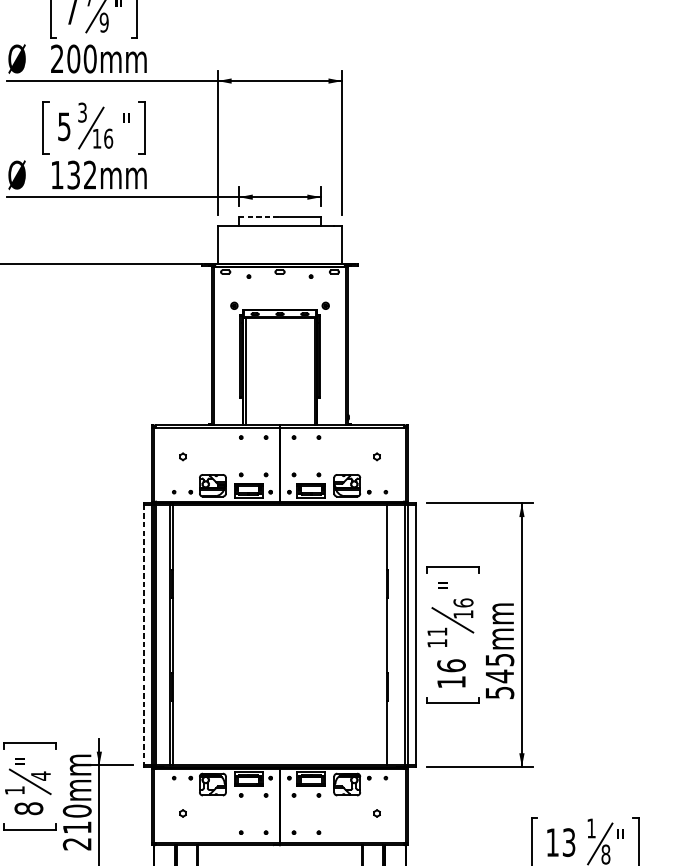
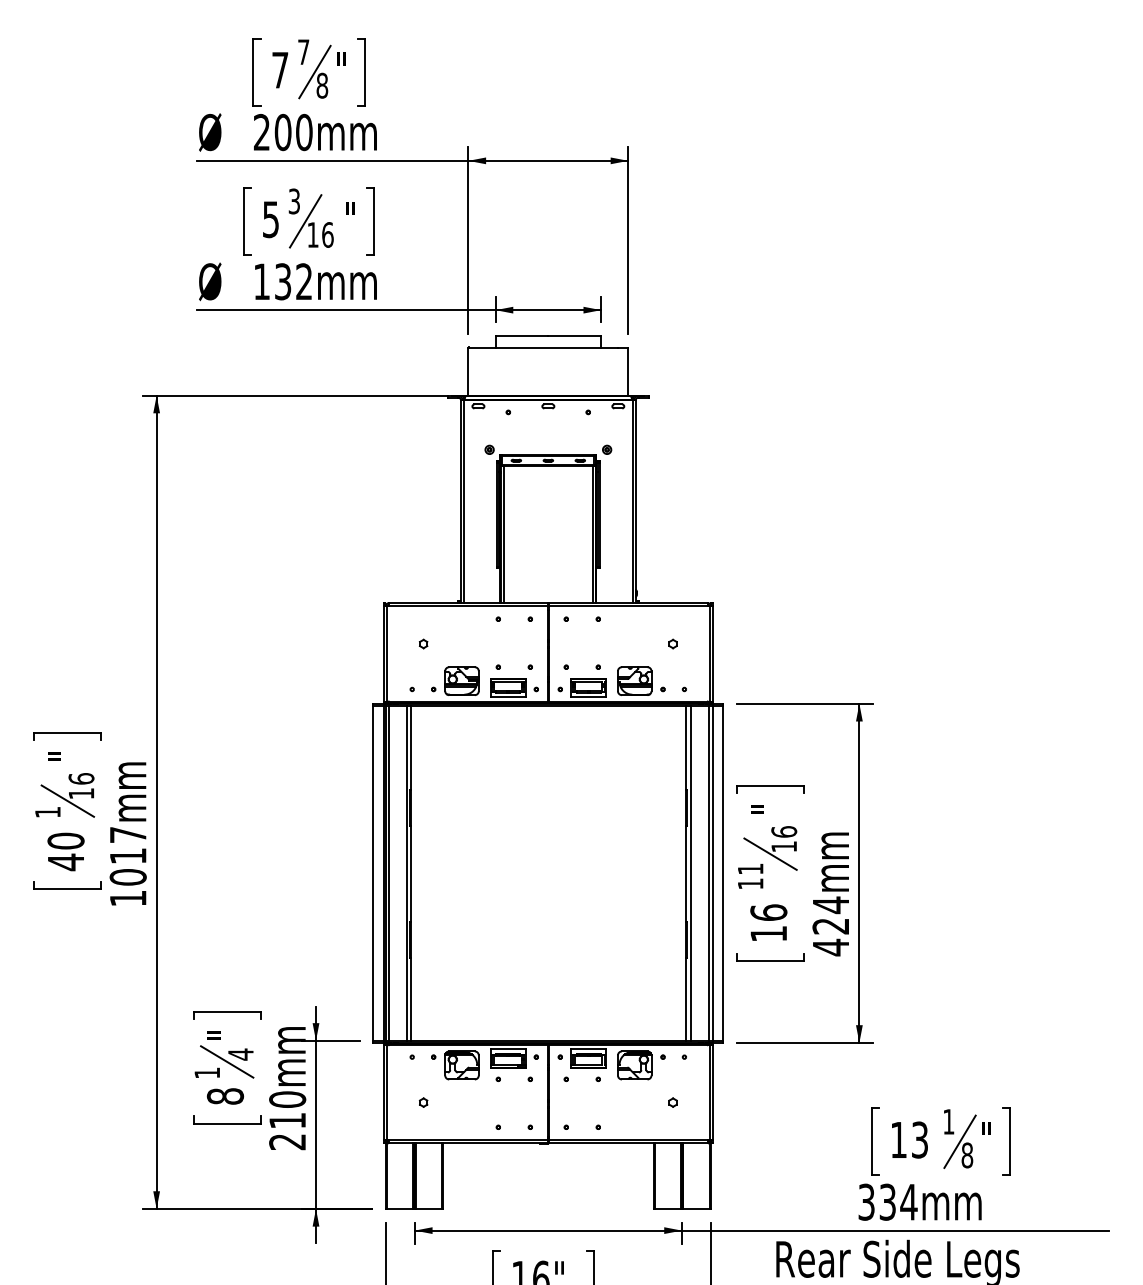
text: (104, 22) -> (322, 85), 9 -> 8
line: (259, 216) -> (522, 335), dashed -> solid
line: (391, 634) -> (691, 872), added
line: (144, 635) -> (373, 873), dashed -> solid
text: (499, 676) -> (830, 926), 545mm -> 424mm

